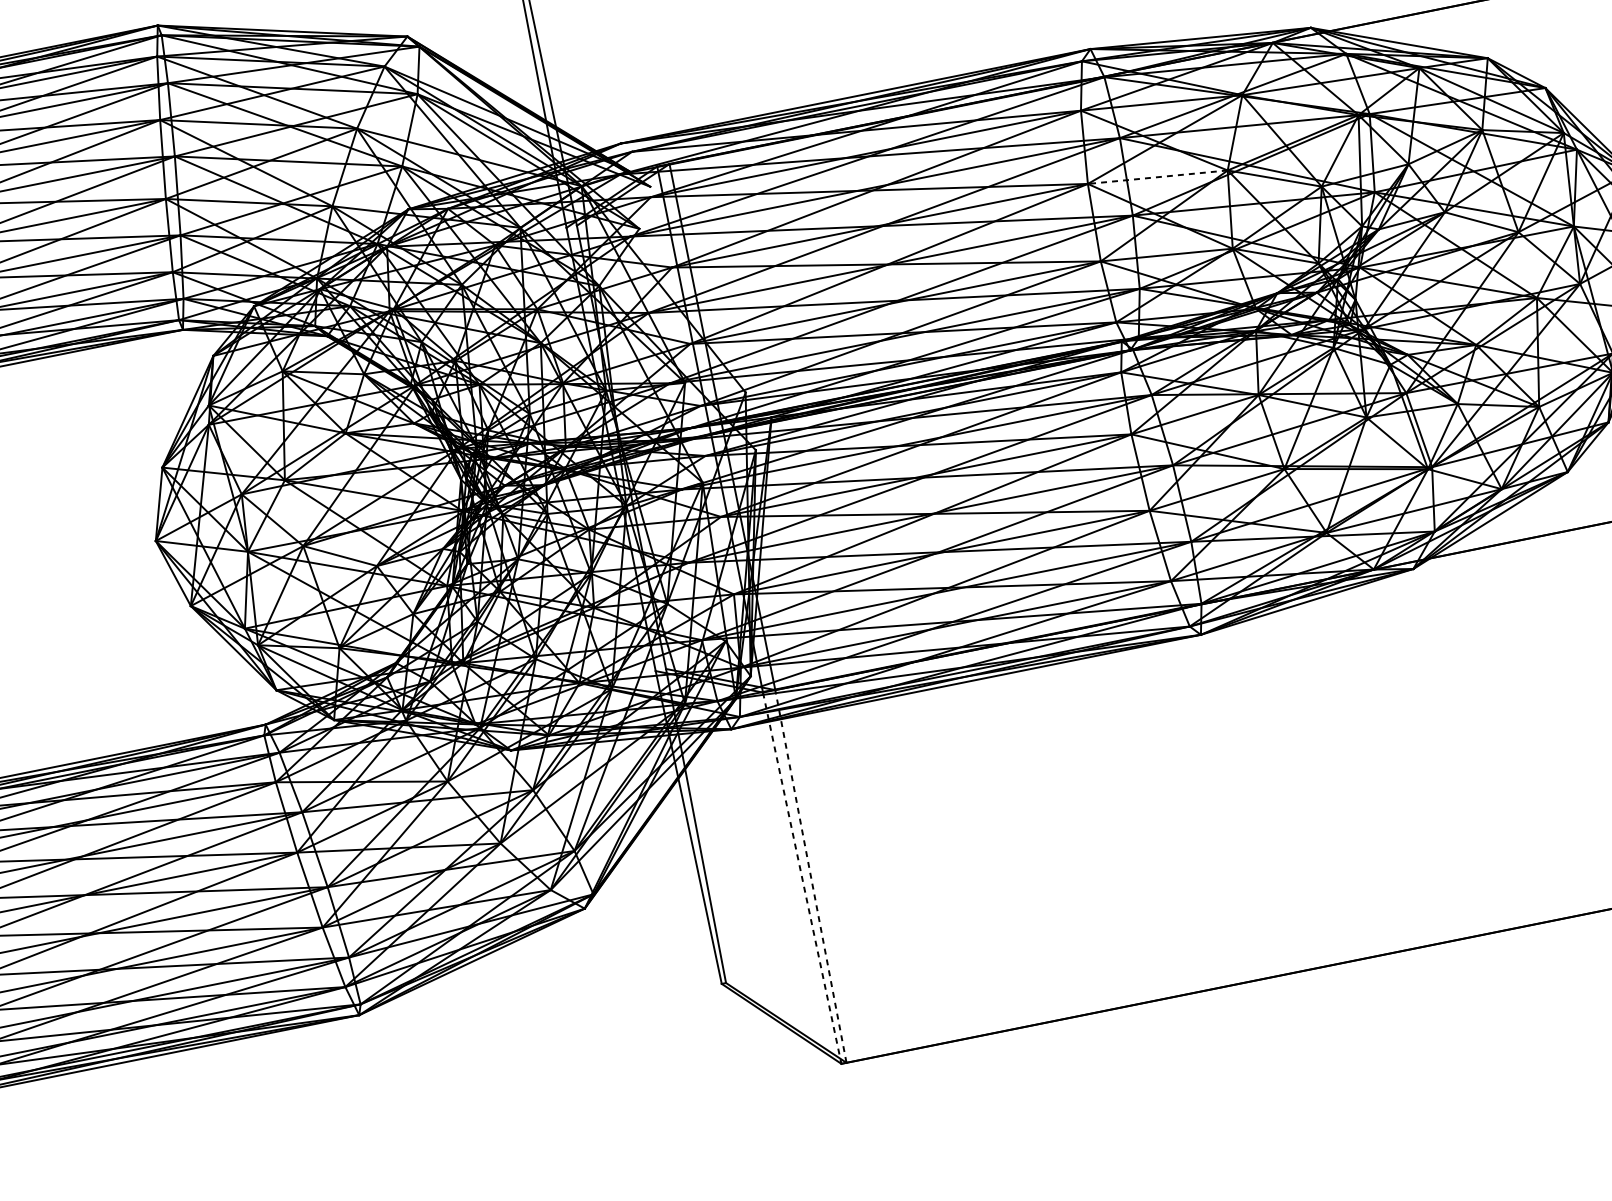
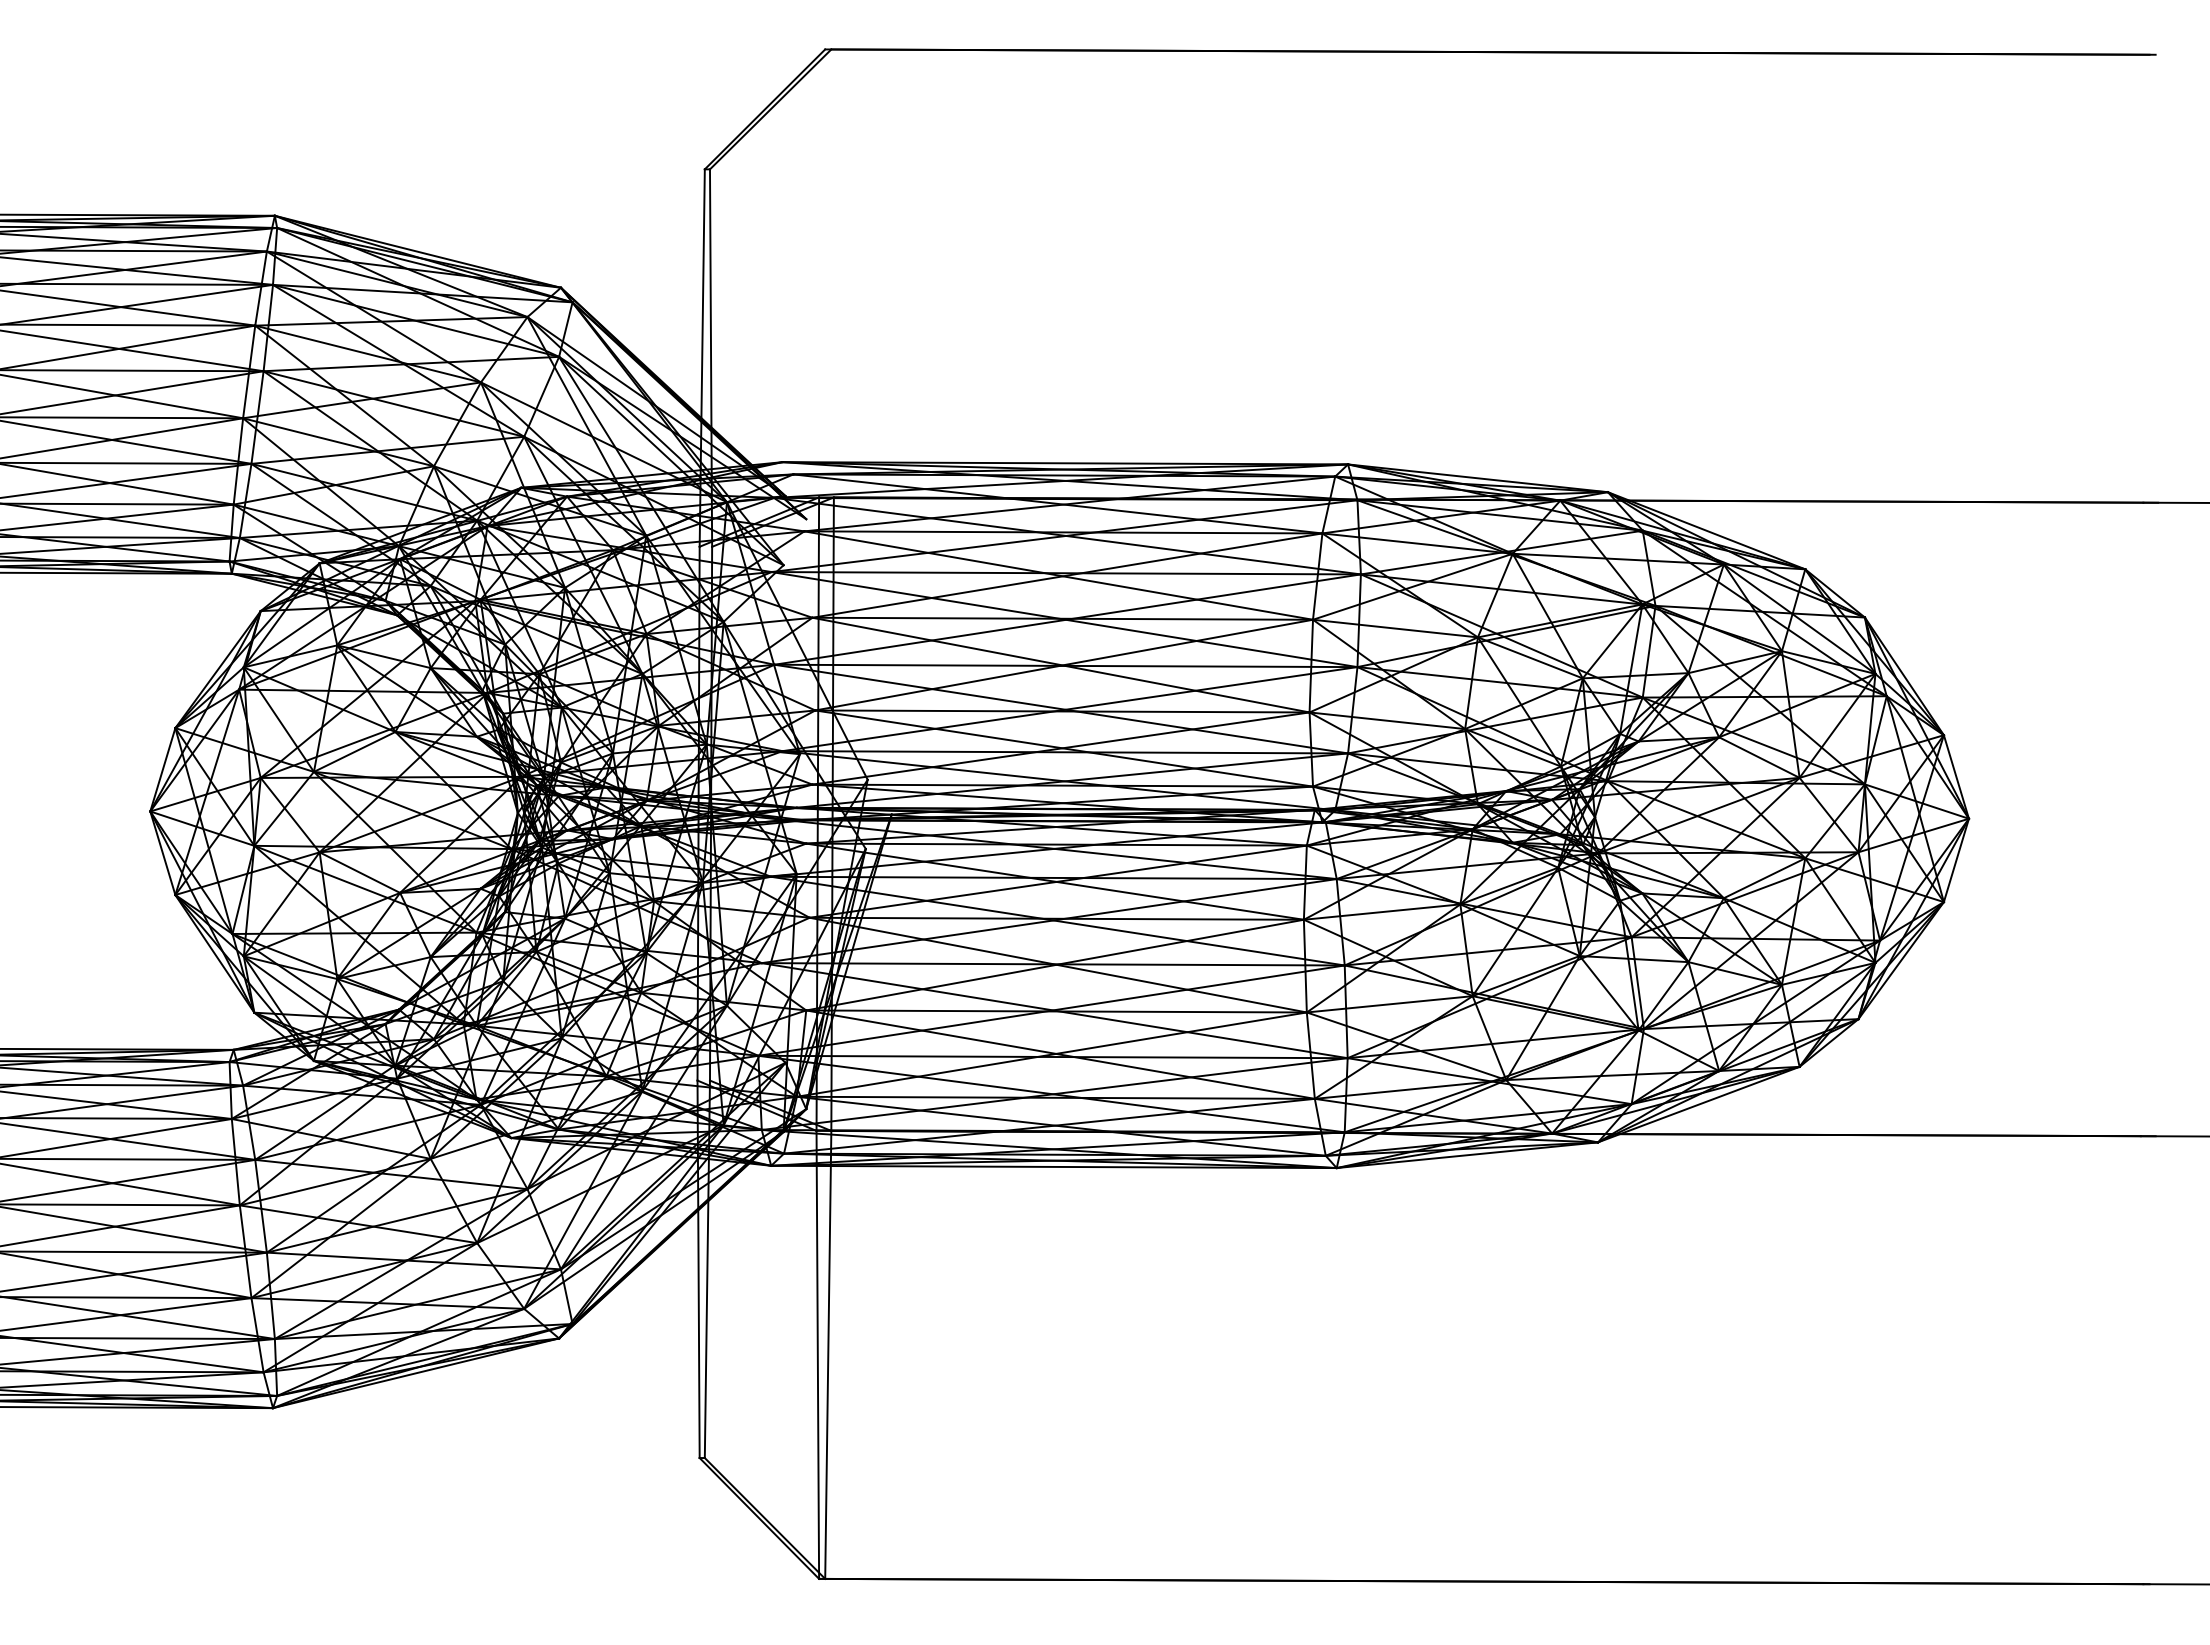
line: (1157, 177) -> (1395, 628), dashed -> solid
line: (811, 876) -> (828, 1354), dashed -> solid
line: (801, 877) -> (817, 1354), dashed -> solid

